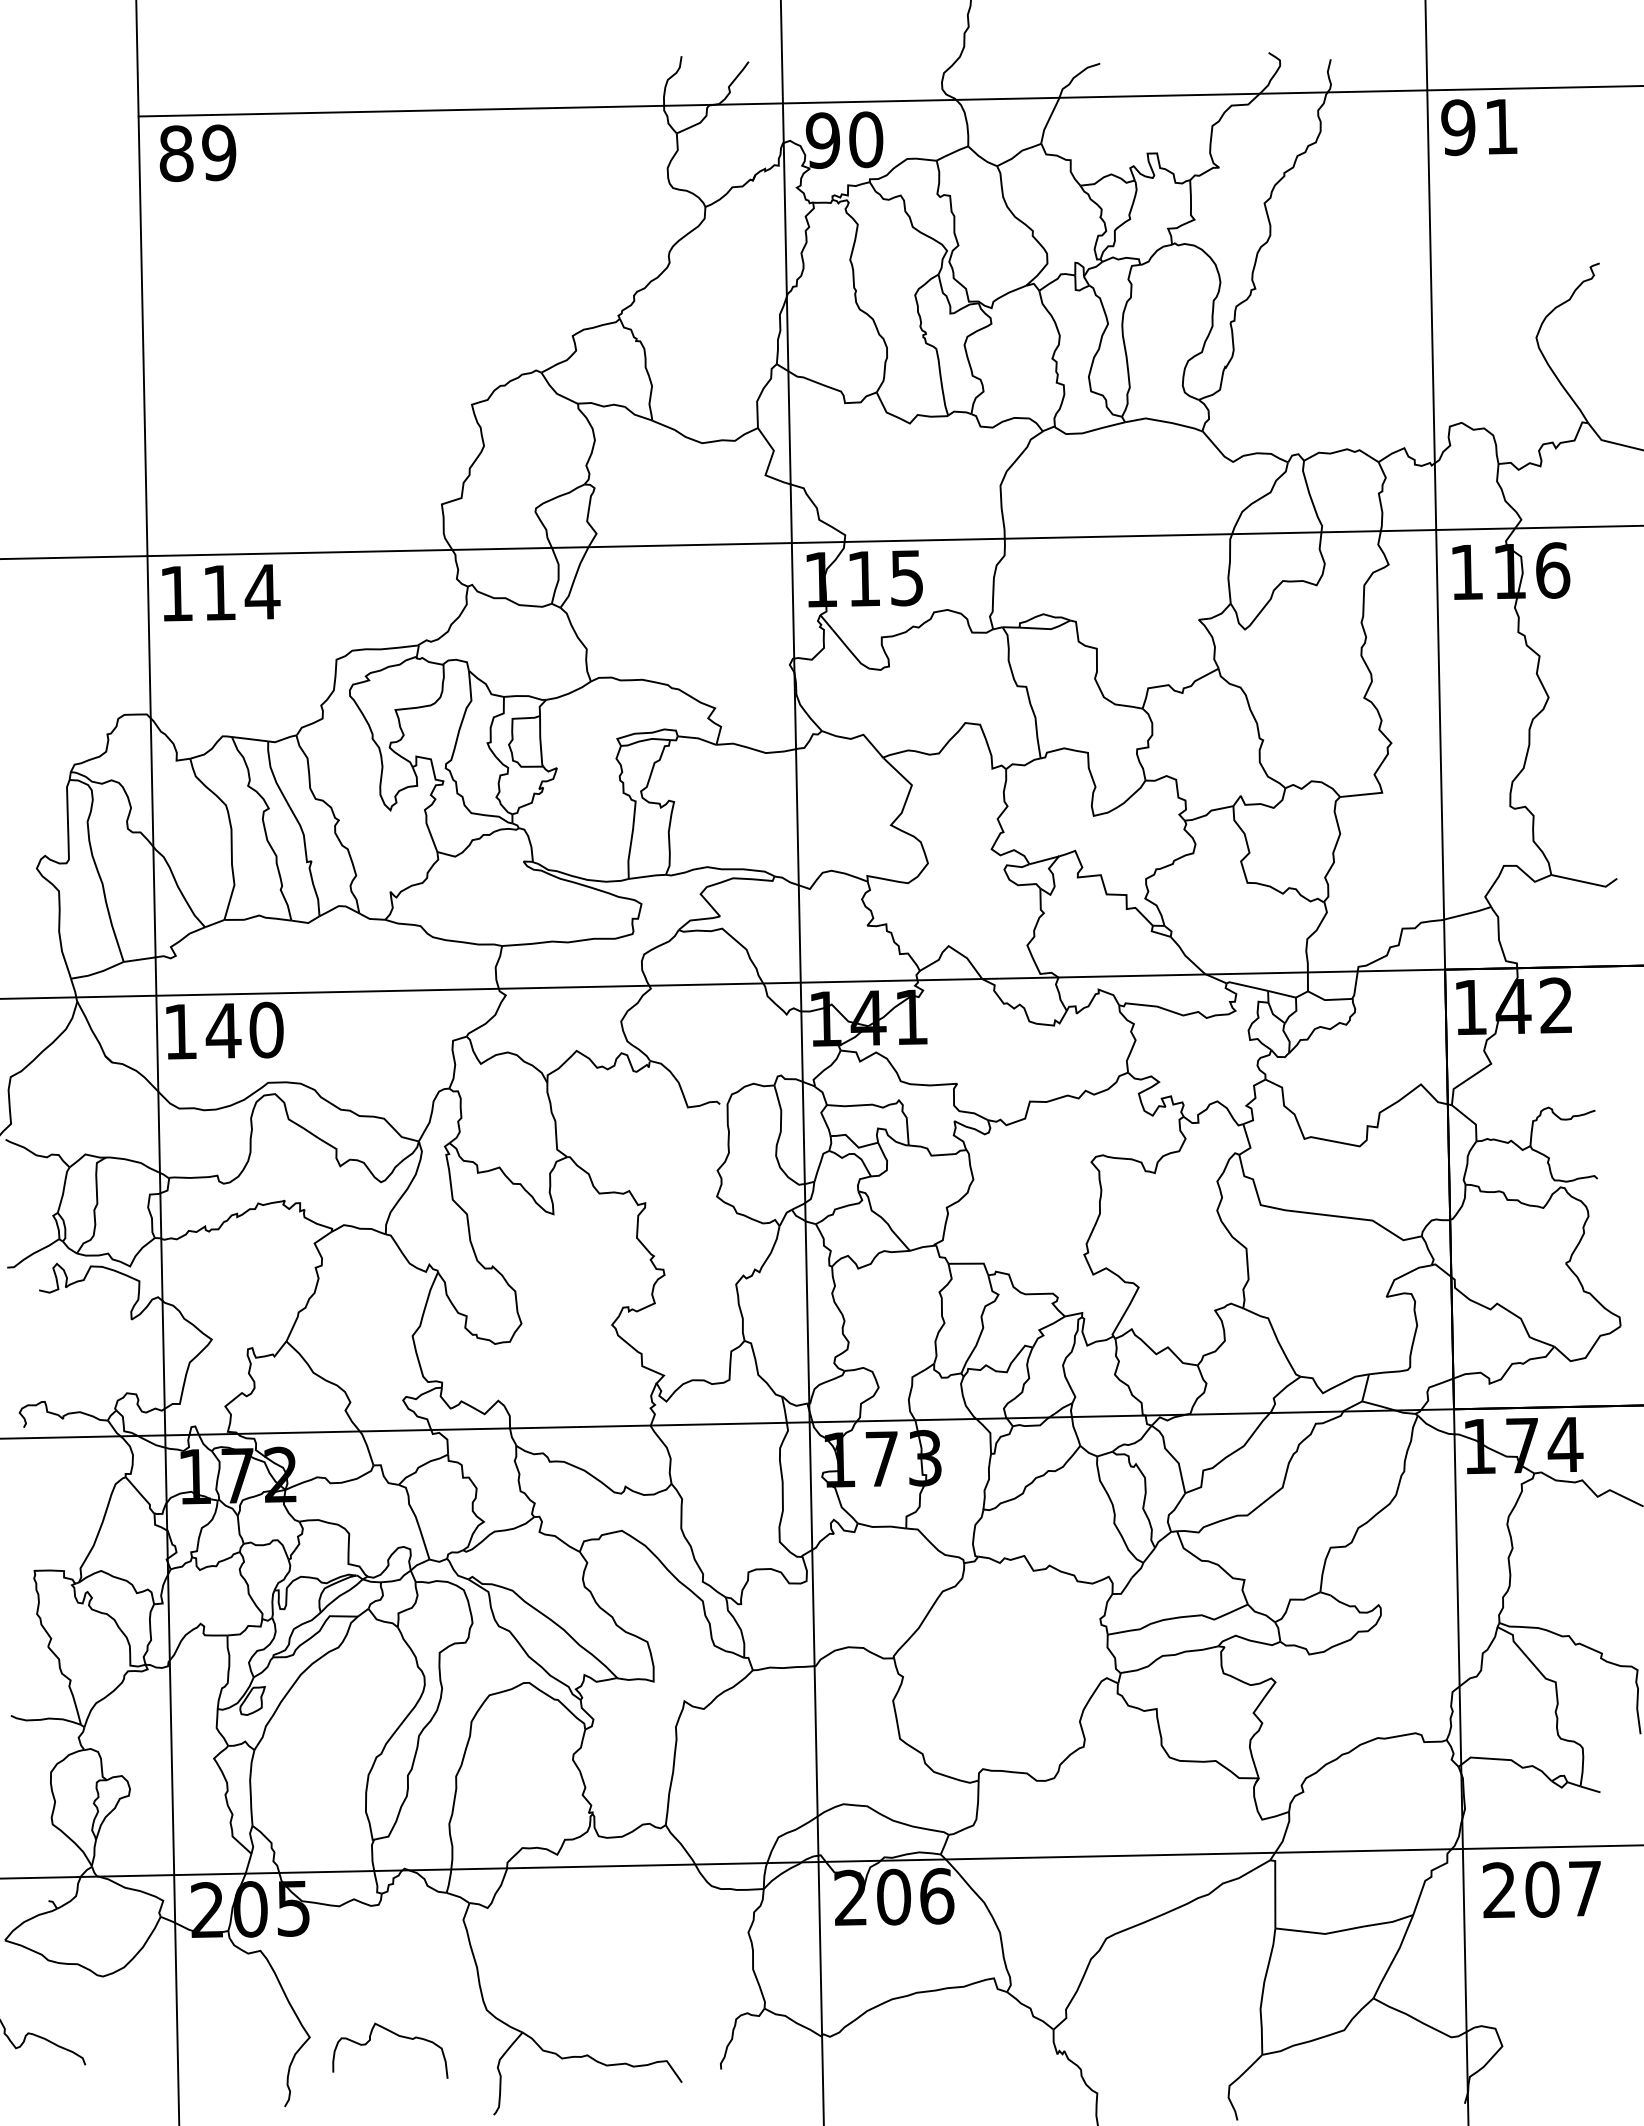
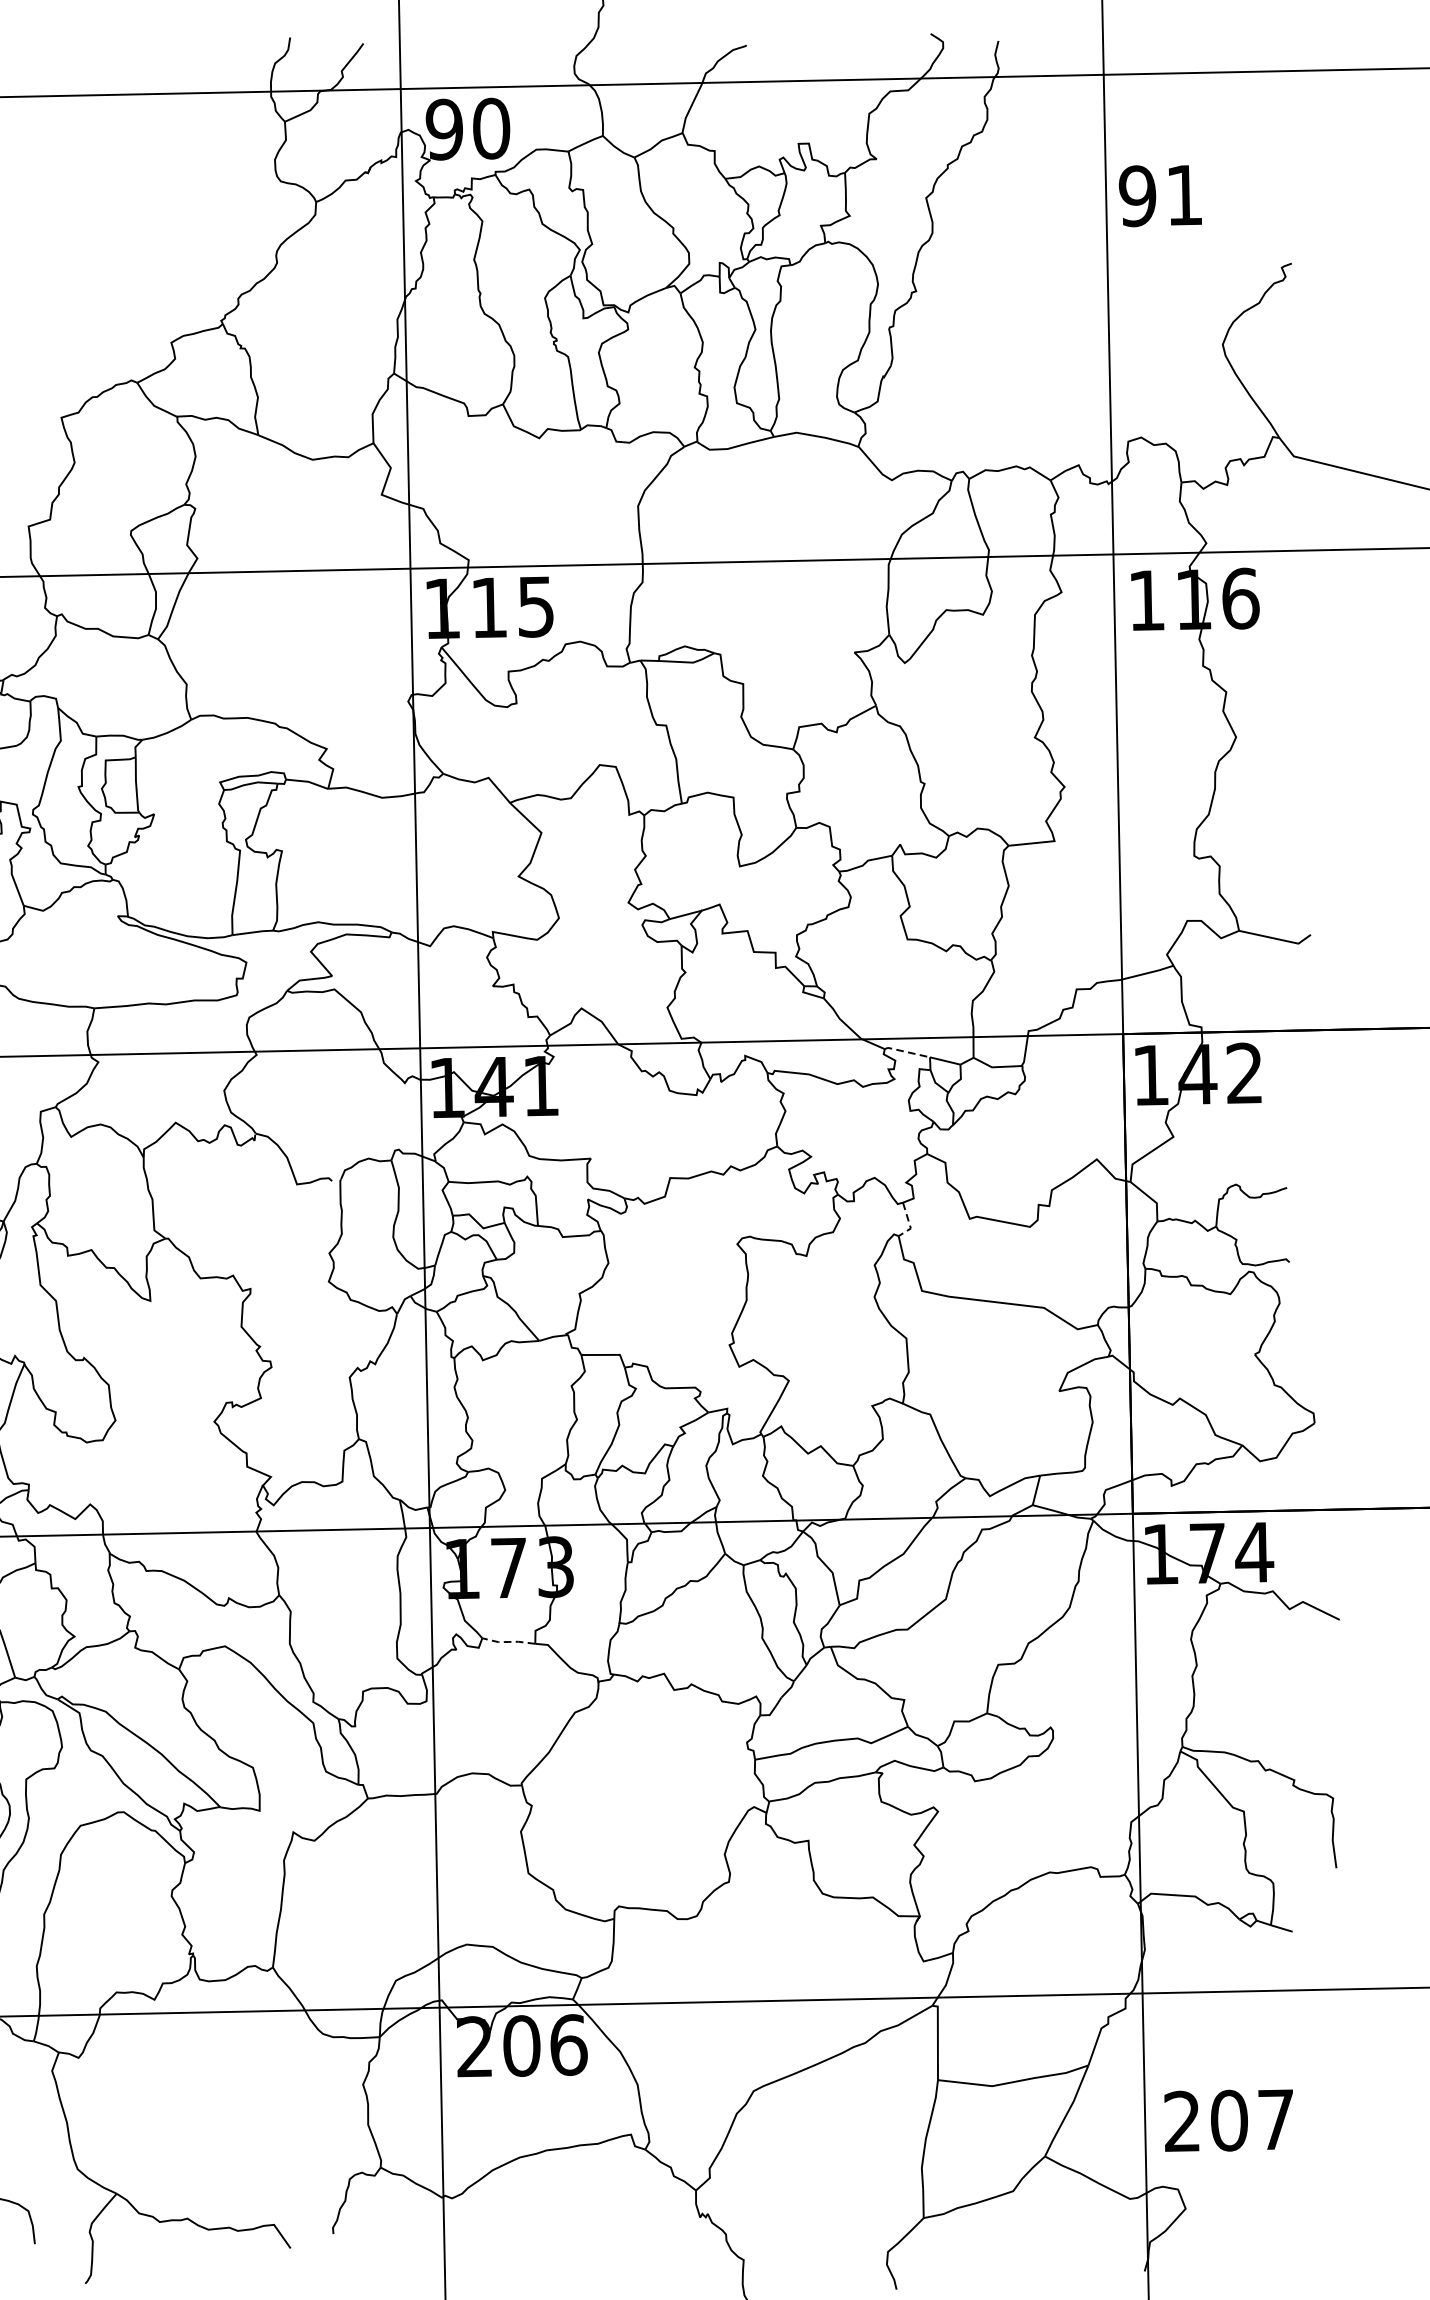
text: (1479, 127) -> (1160, 196), moved
line: (1246, 986) -> (906, 1052), solid -> dashed
line: (1249, 1143) -> (909, 1223), solid -> dashed
line: (881, 1526) -> (508, 1641), solid -> dashed
text: (1541, 1889) -> (1228, 2120), moved

